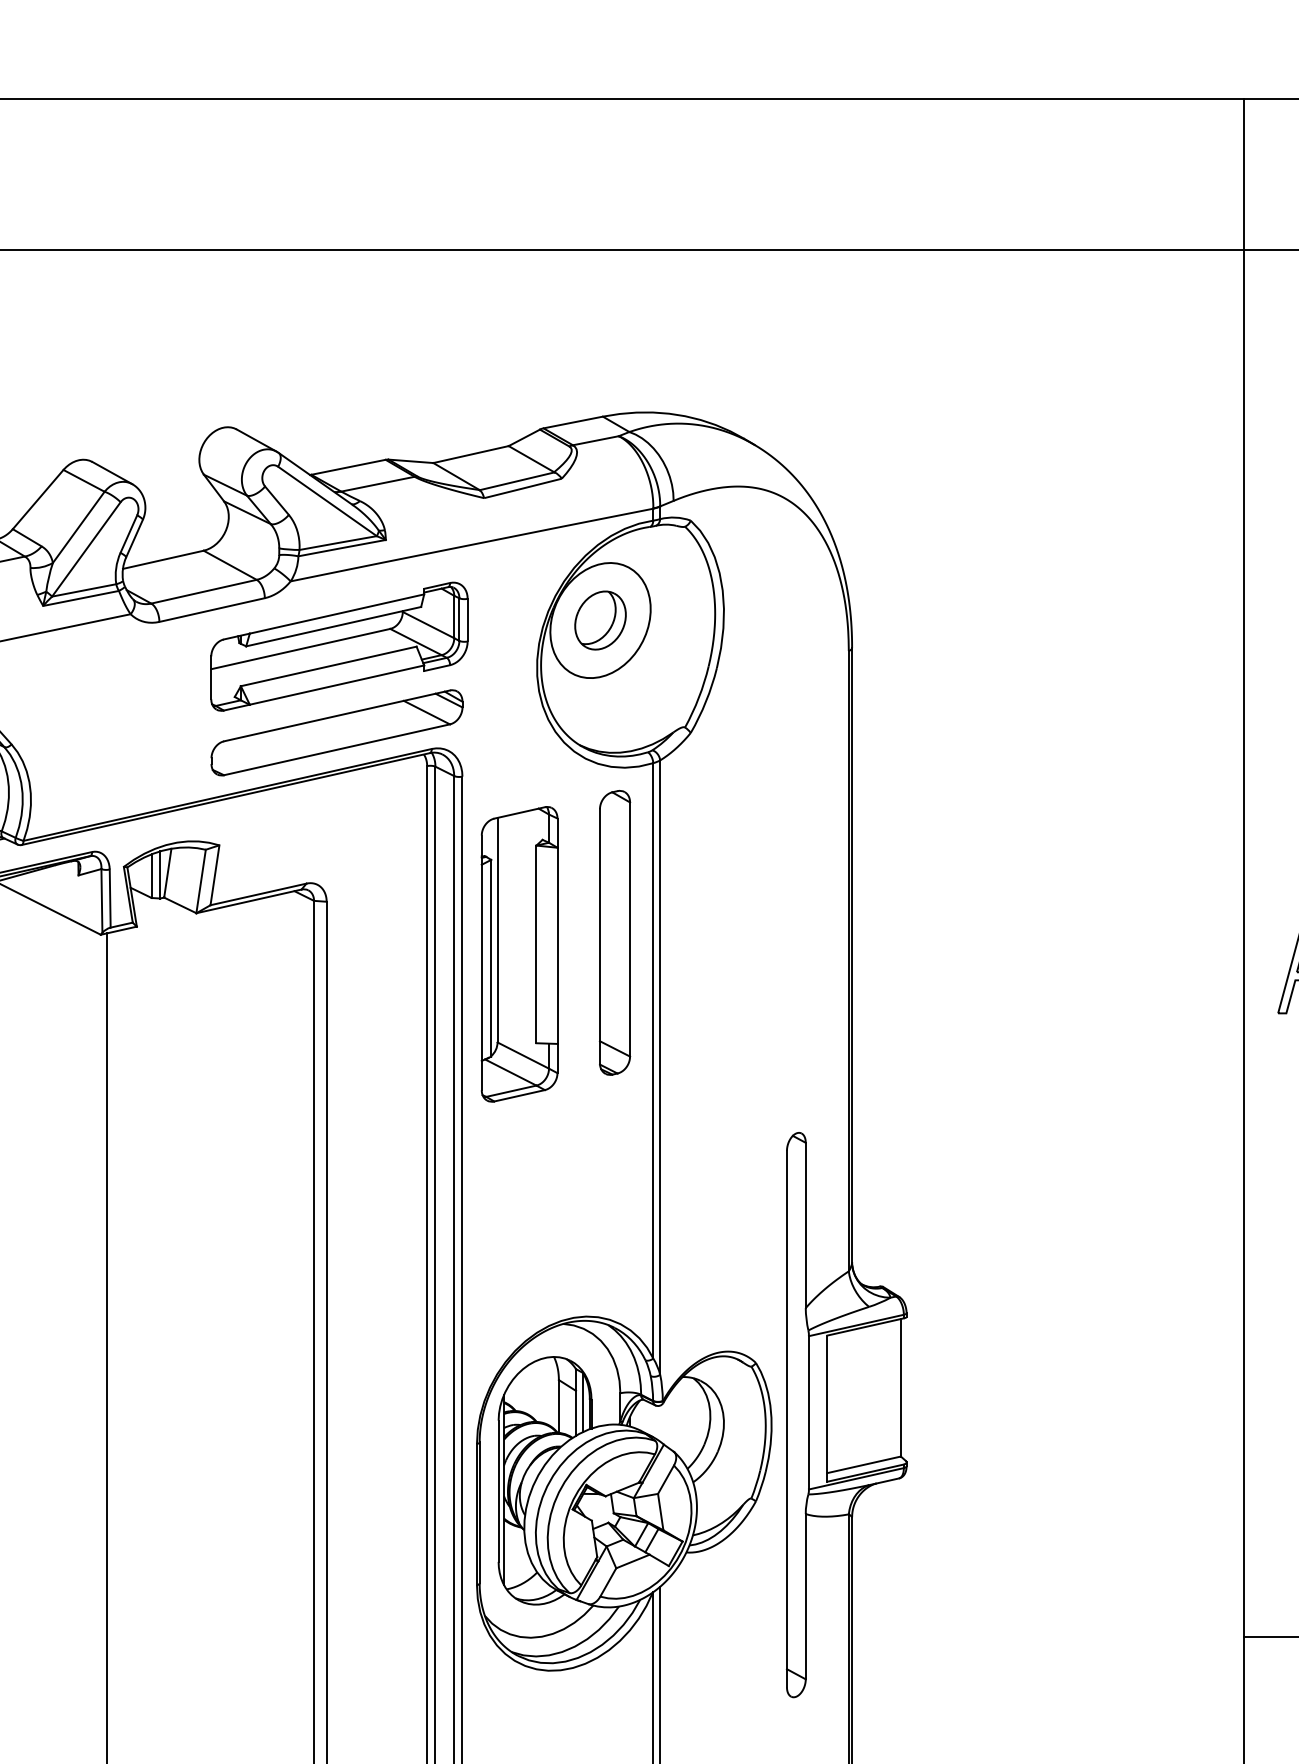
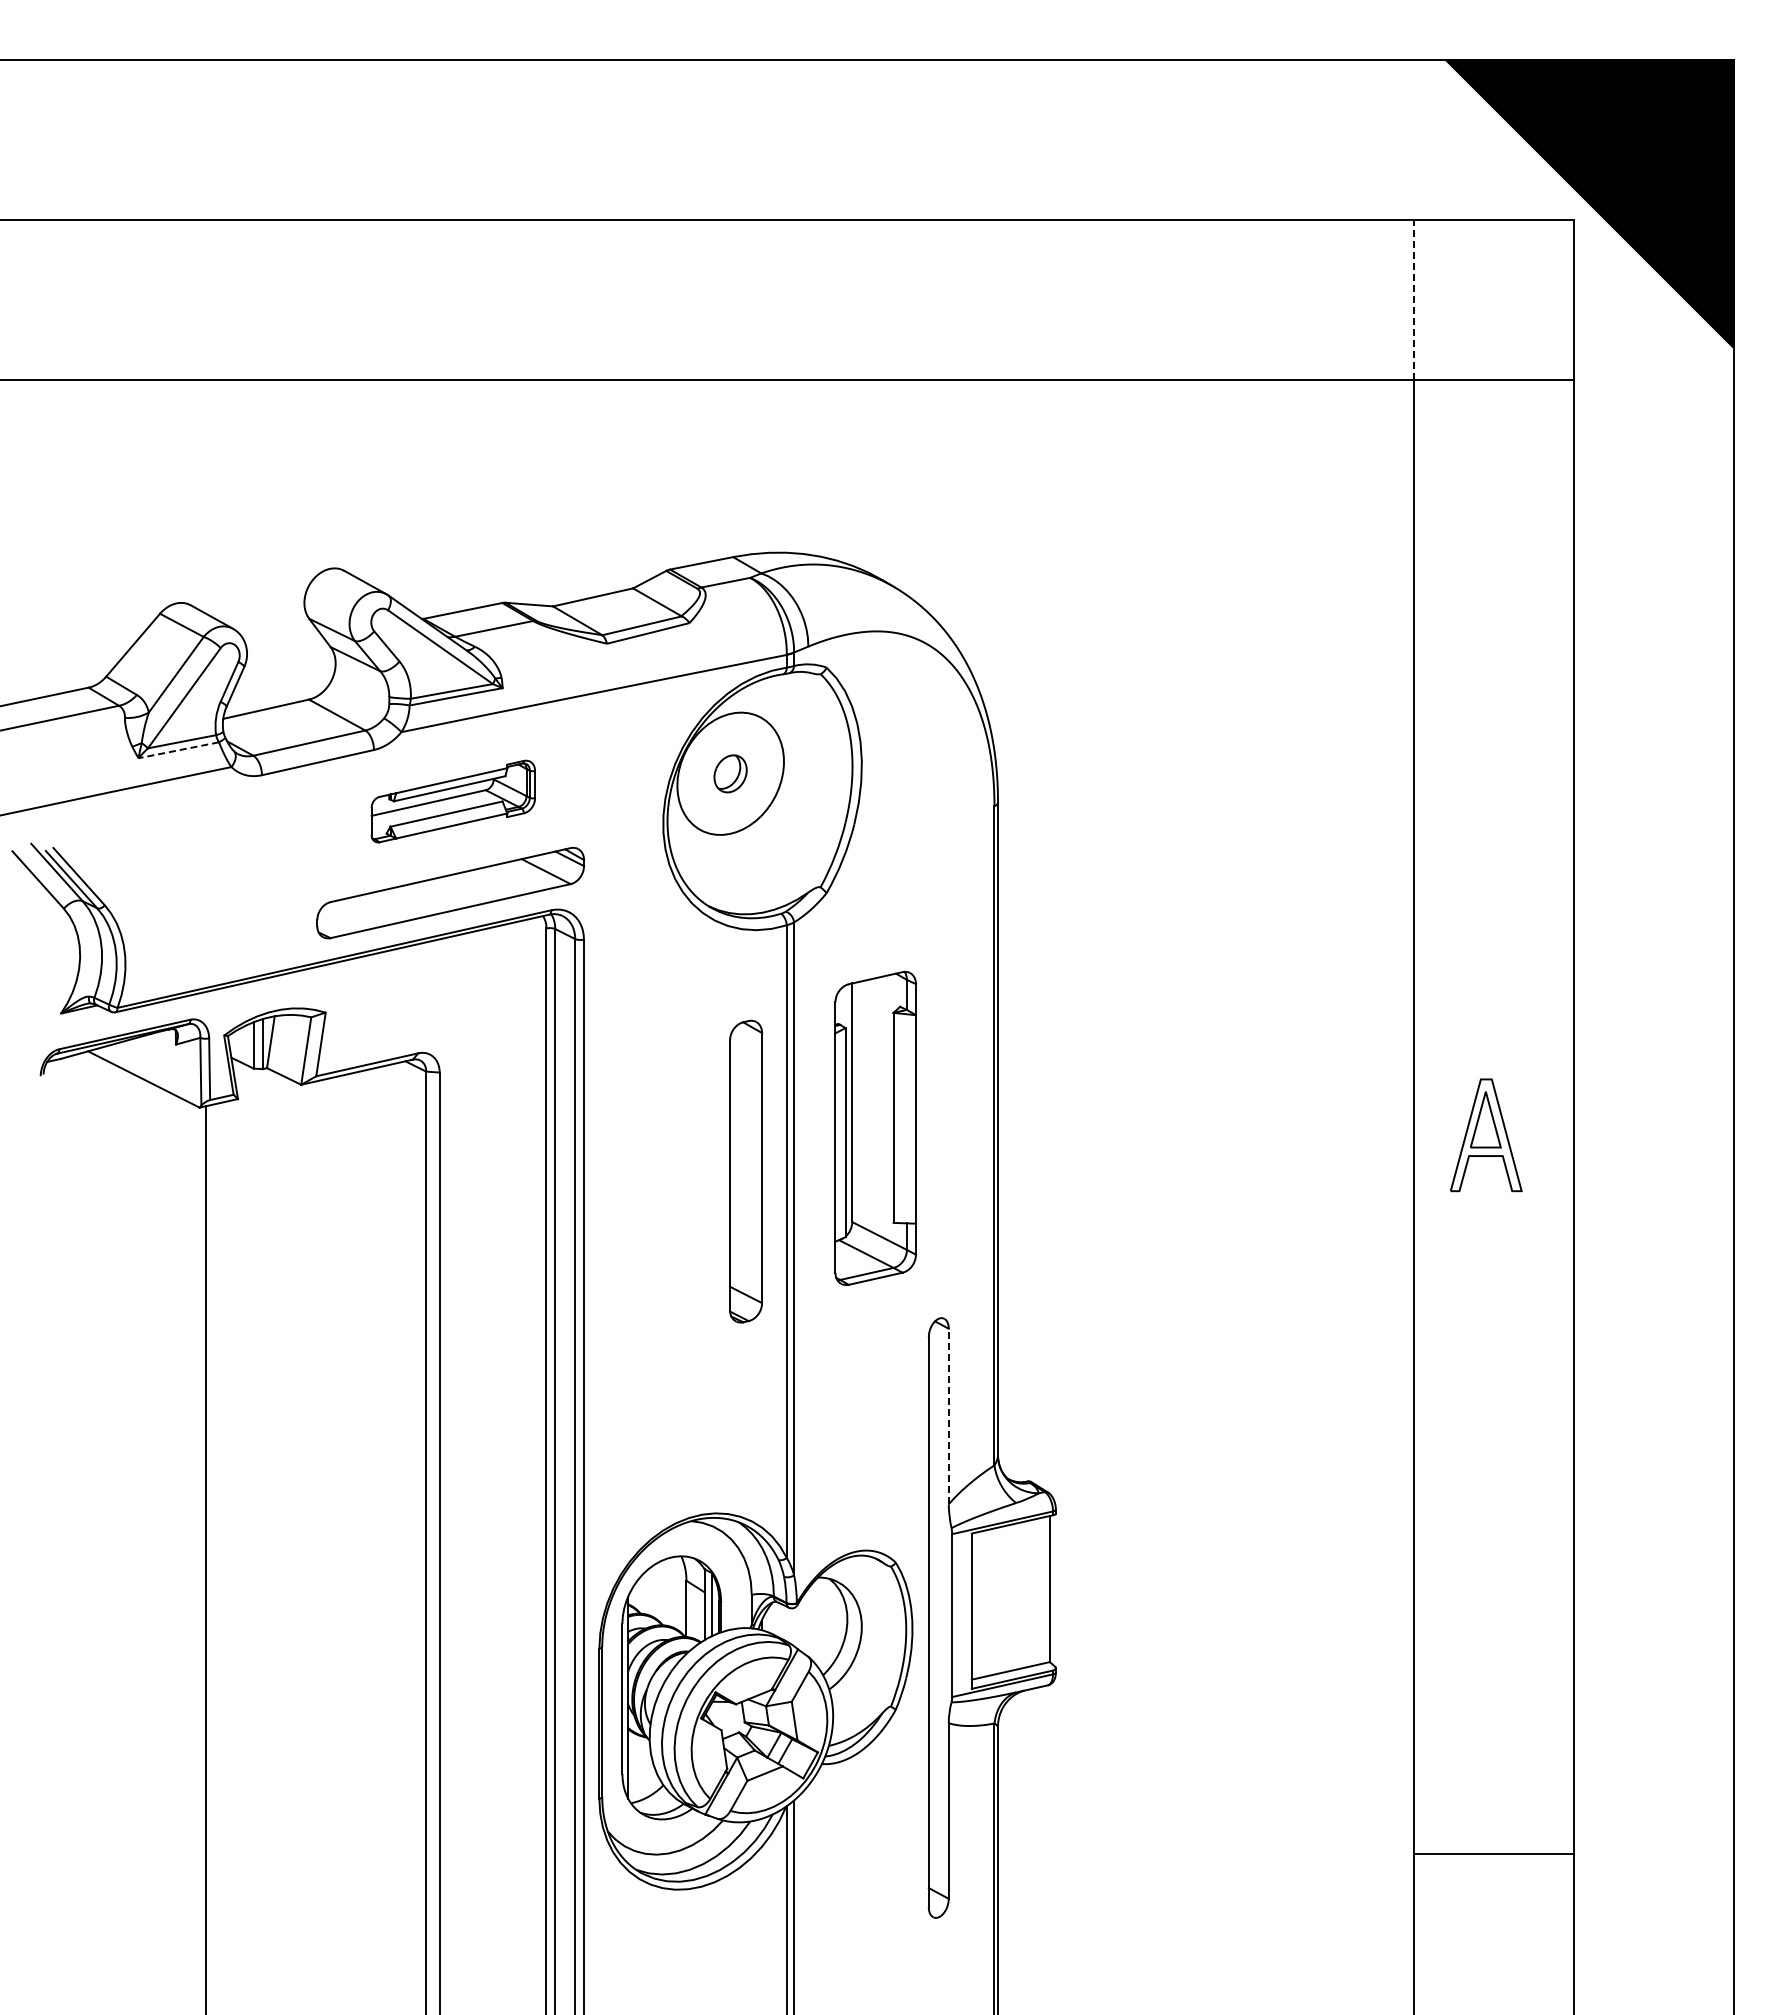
line: (1244, 174) -> (1414, 299), solid -> dashed
line: (80, 598) -> (178, 750), solid -> dashed
part: (600, 620) -> (730, 773), size x0.6
part: (339, 646) -> (453, 801), size x0.6
part: (615, 932) -> (746, 1171), moved
part: (519, 954) -> (875, 1128), moved
line: (805, 1225) -> (948, 1416), solid -> dashed

